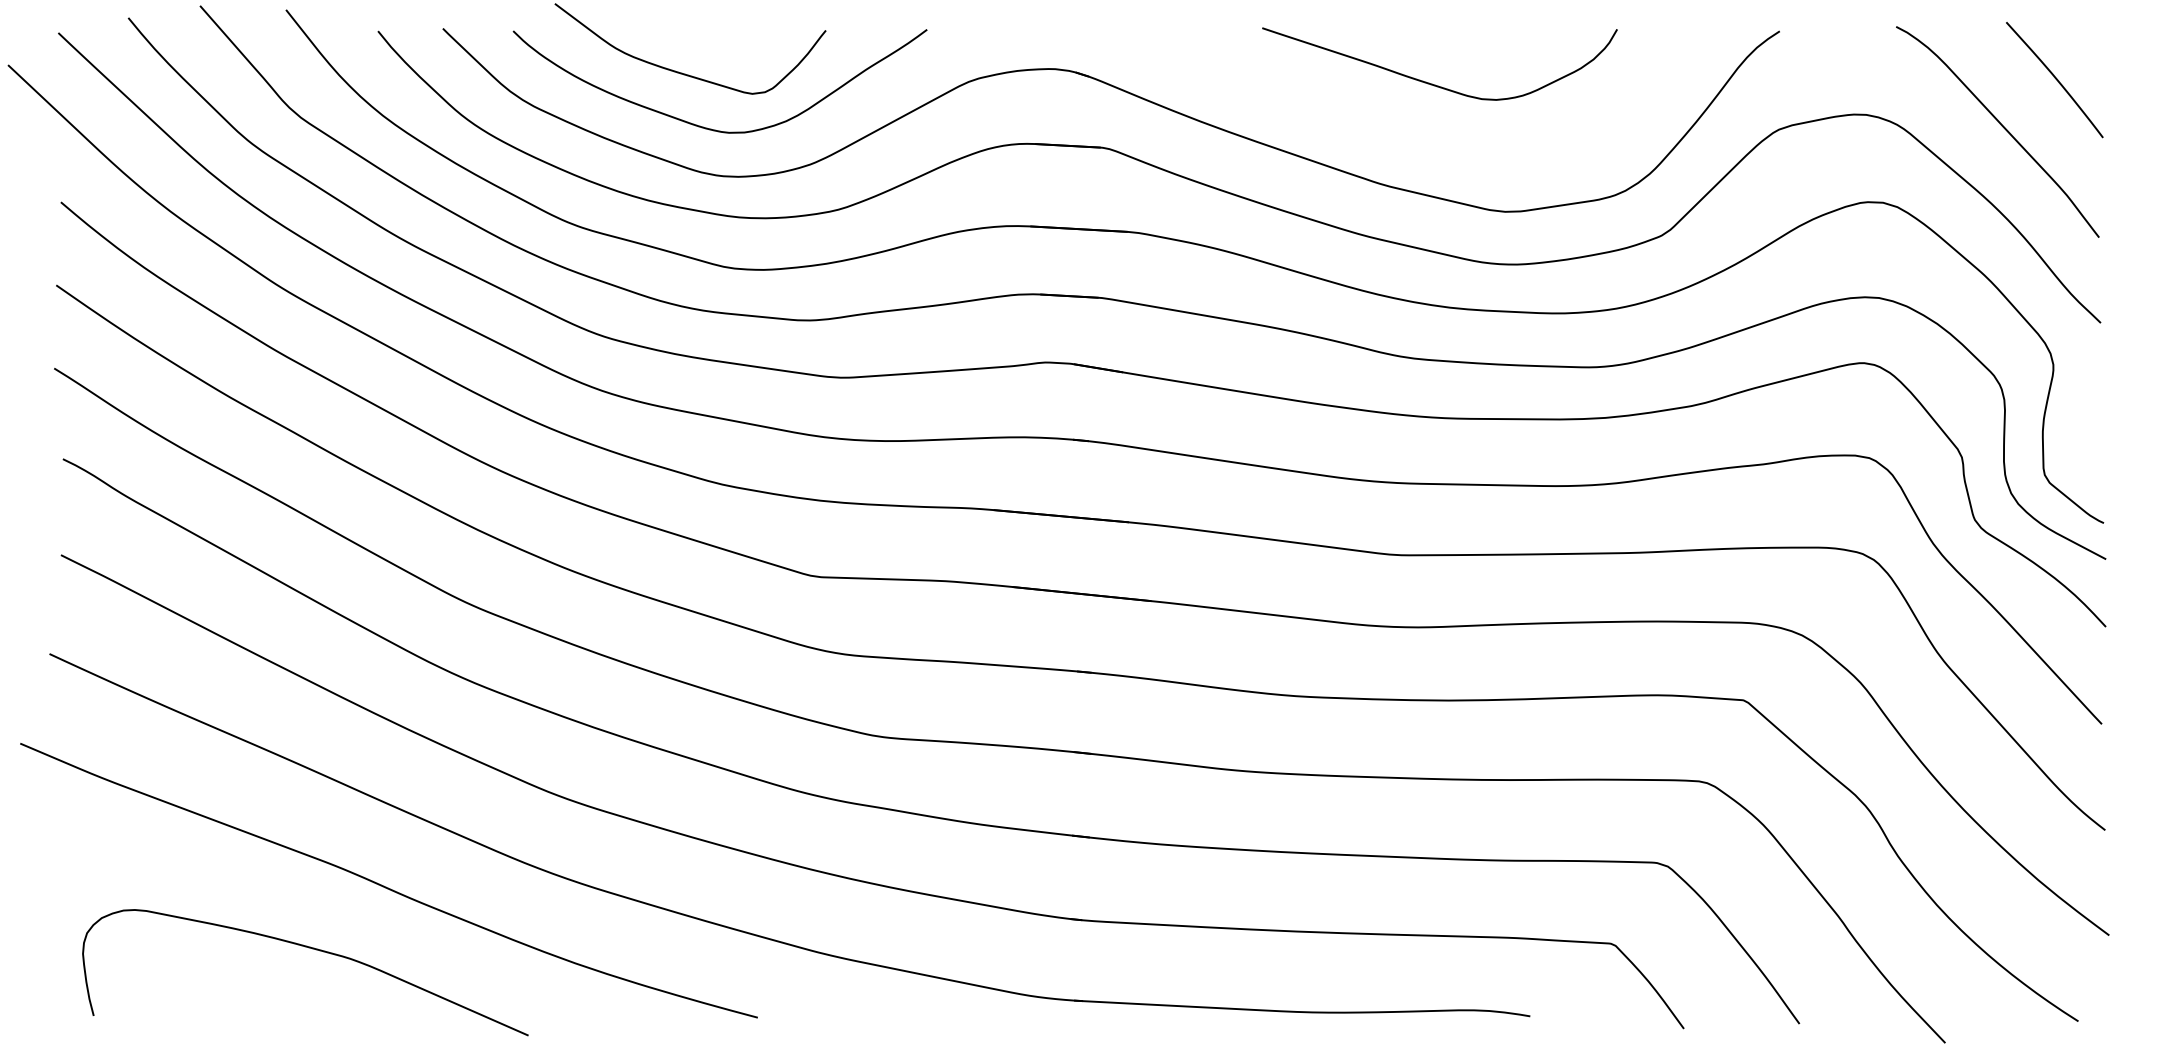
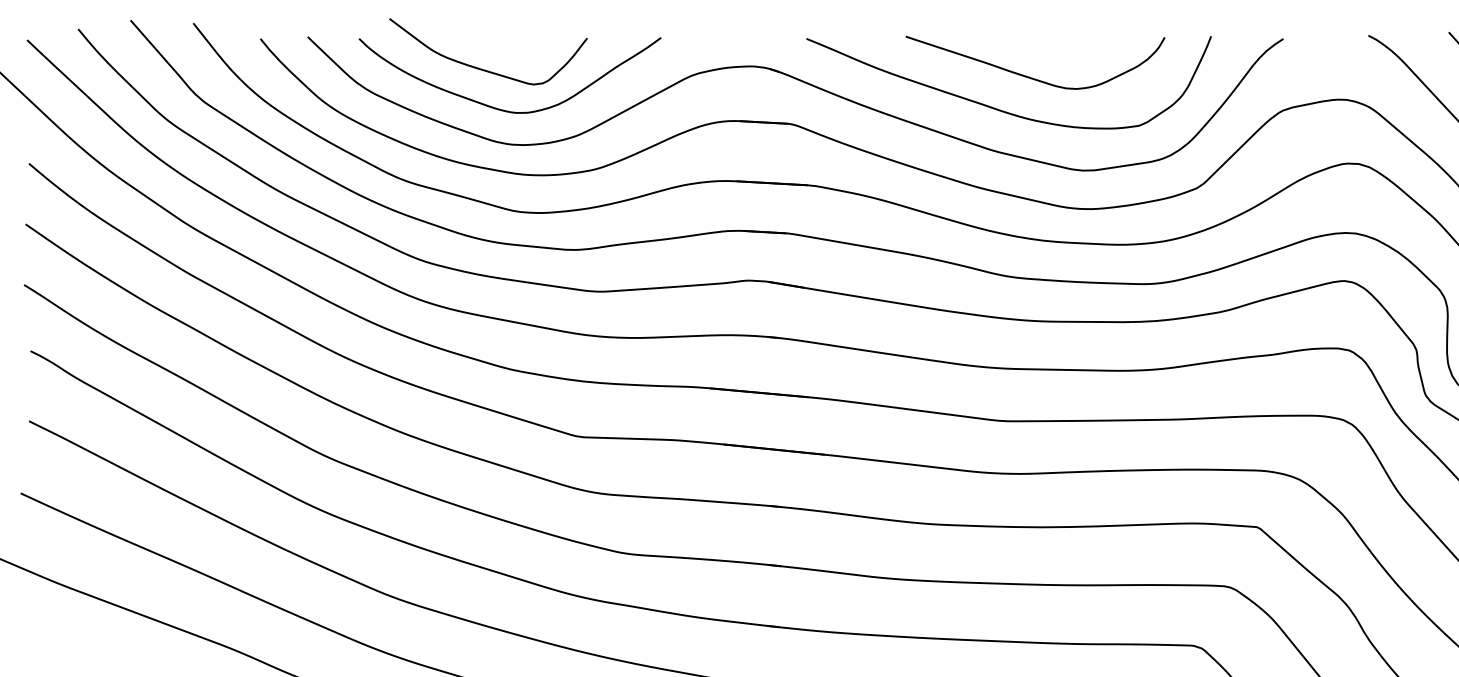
curve: (1392, 128) -> (1000, 109), added

